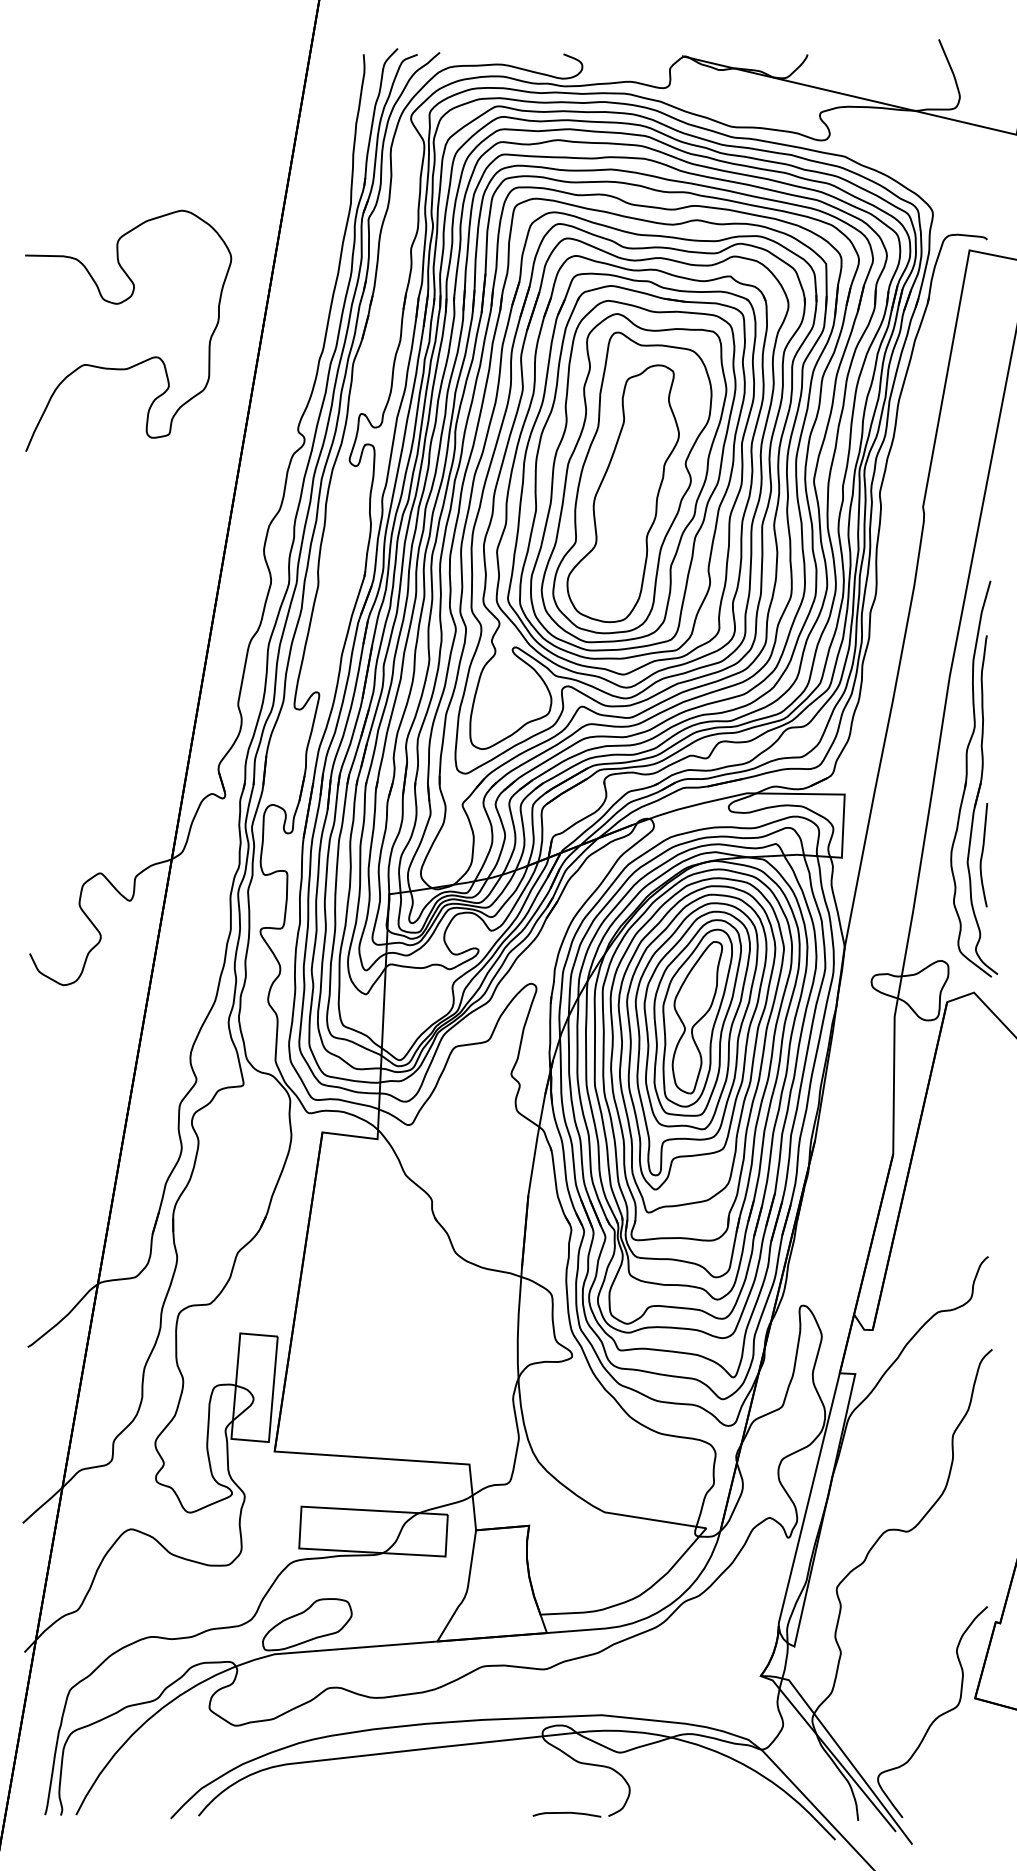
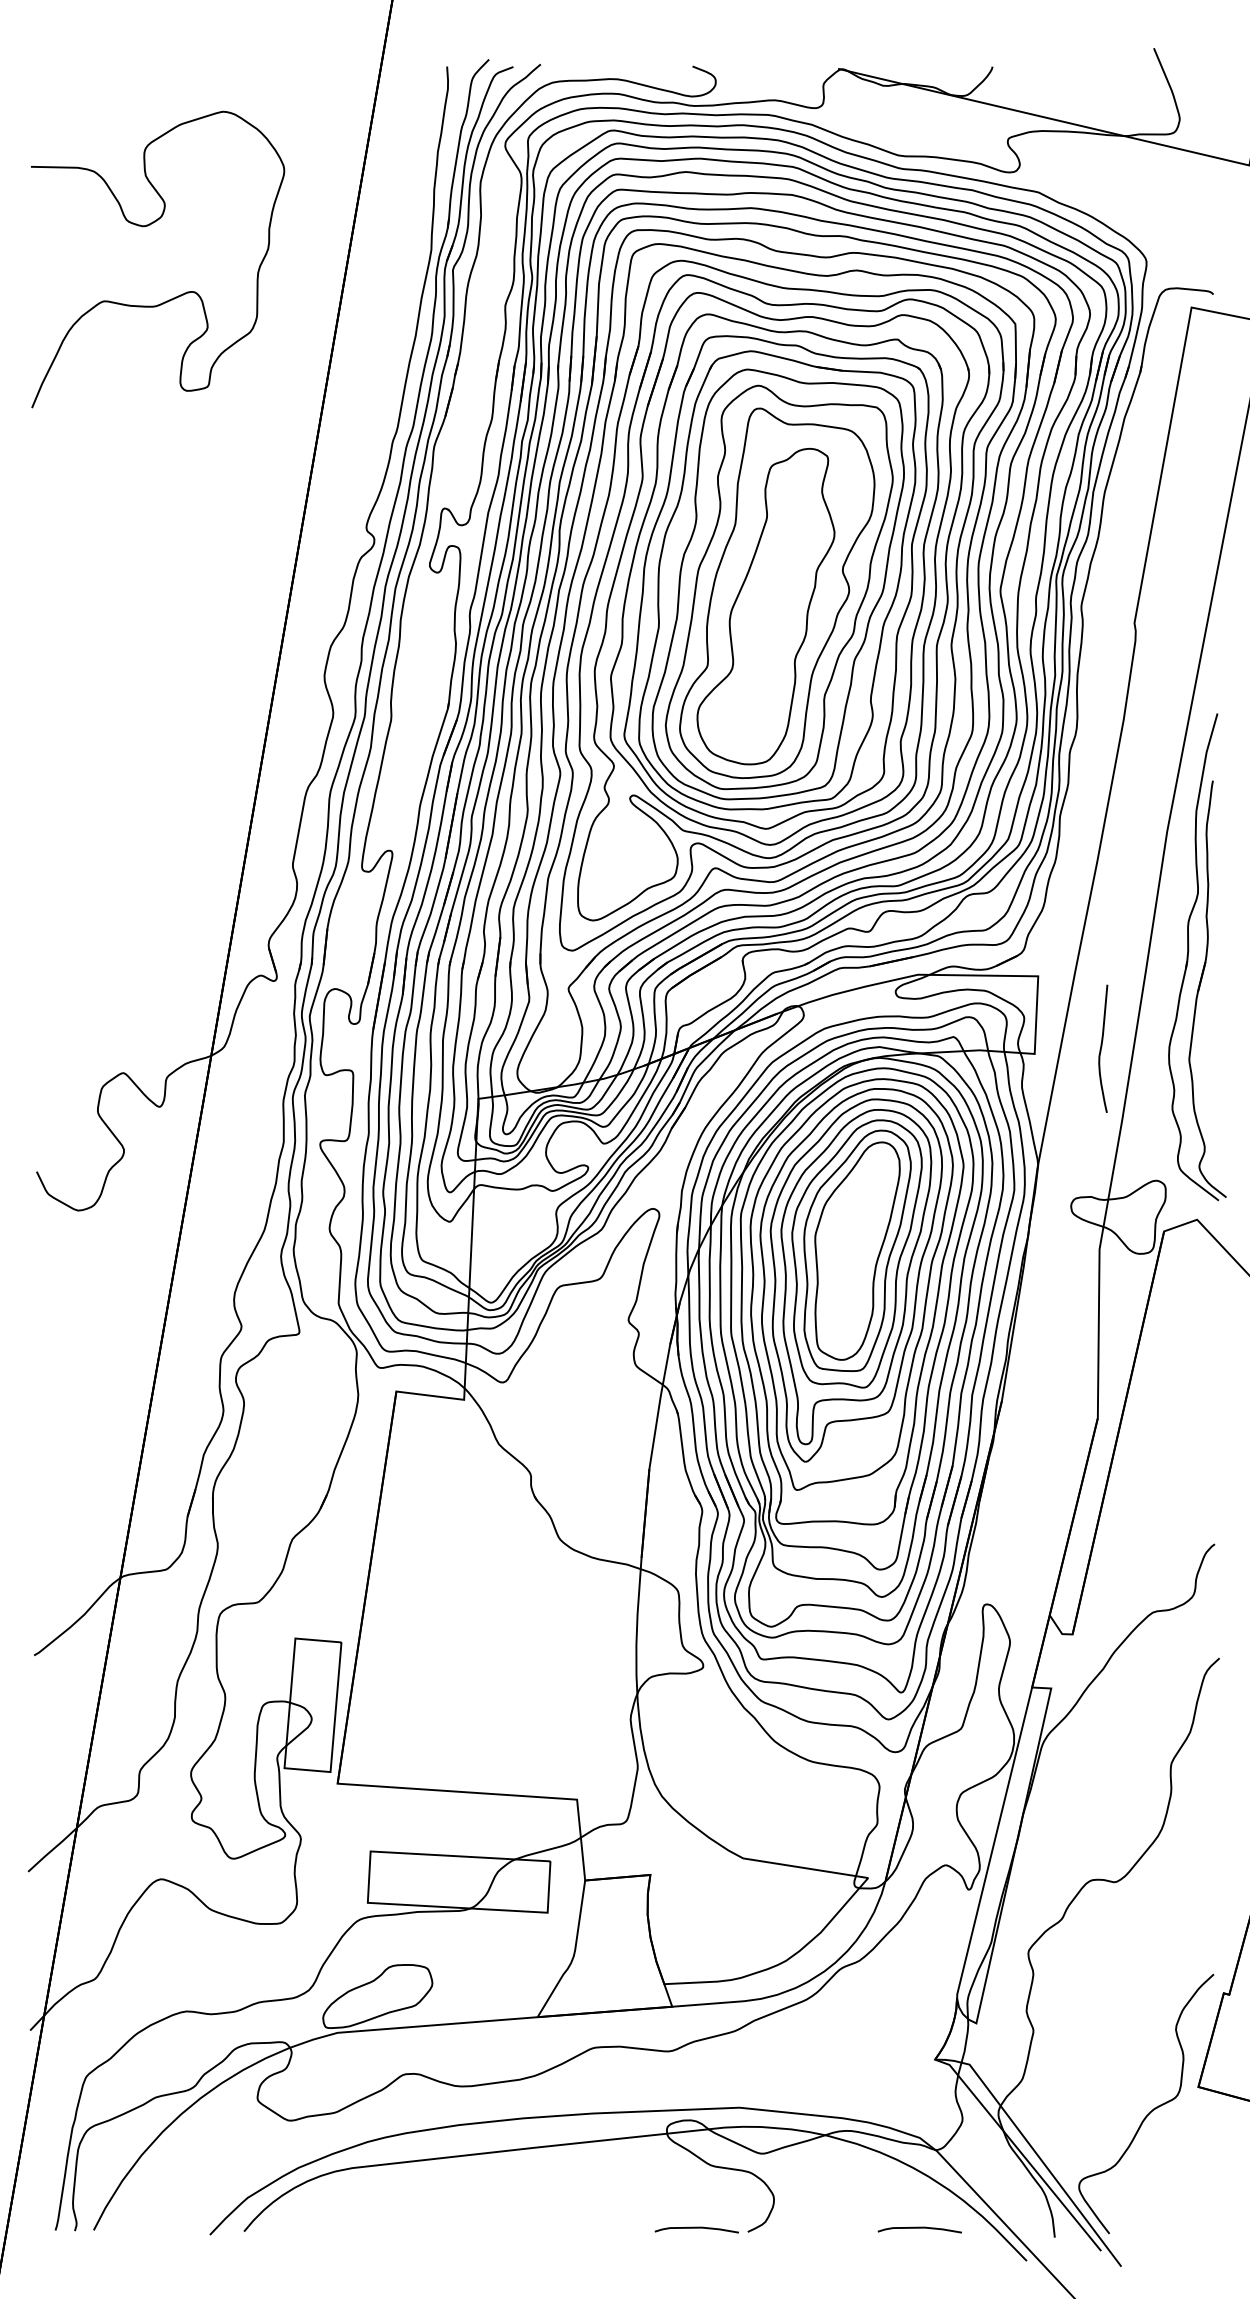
curve: (119, 304) -> (147, 226), moved
curve: (982, 854) -> (1101, 1048), moved
part: (696, 1017) -> (856, 1250), removed
curve: (748, 1813) -> (919, 2228), added

